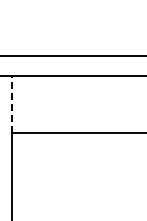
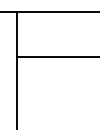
line: (12, 104) -> (17, 34), dashed -> solid

